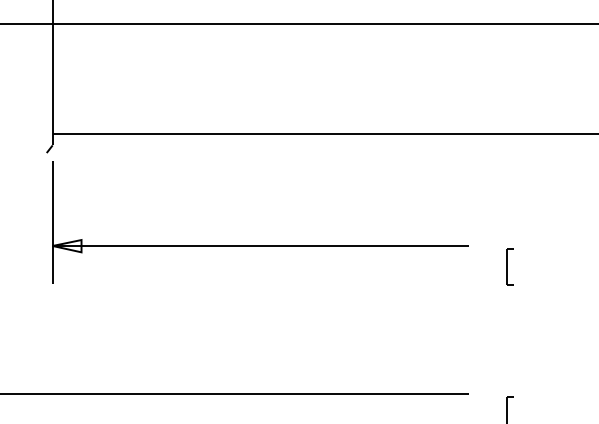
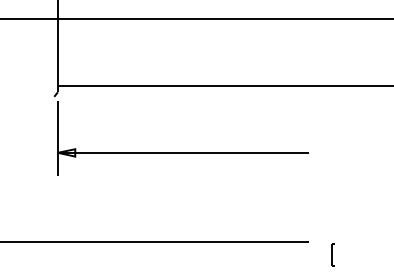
part: (508, 267) -> (332, 165), removed

